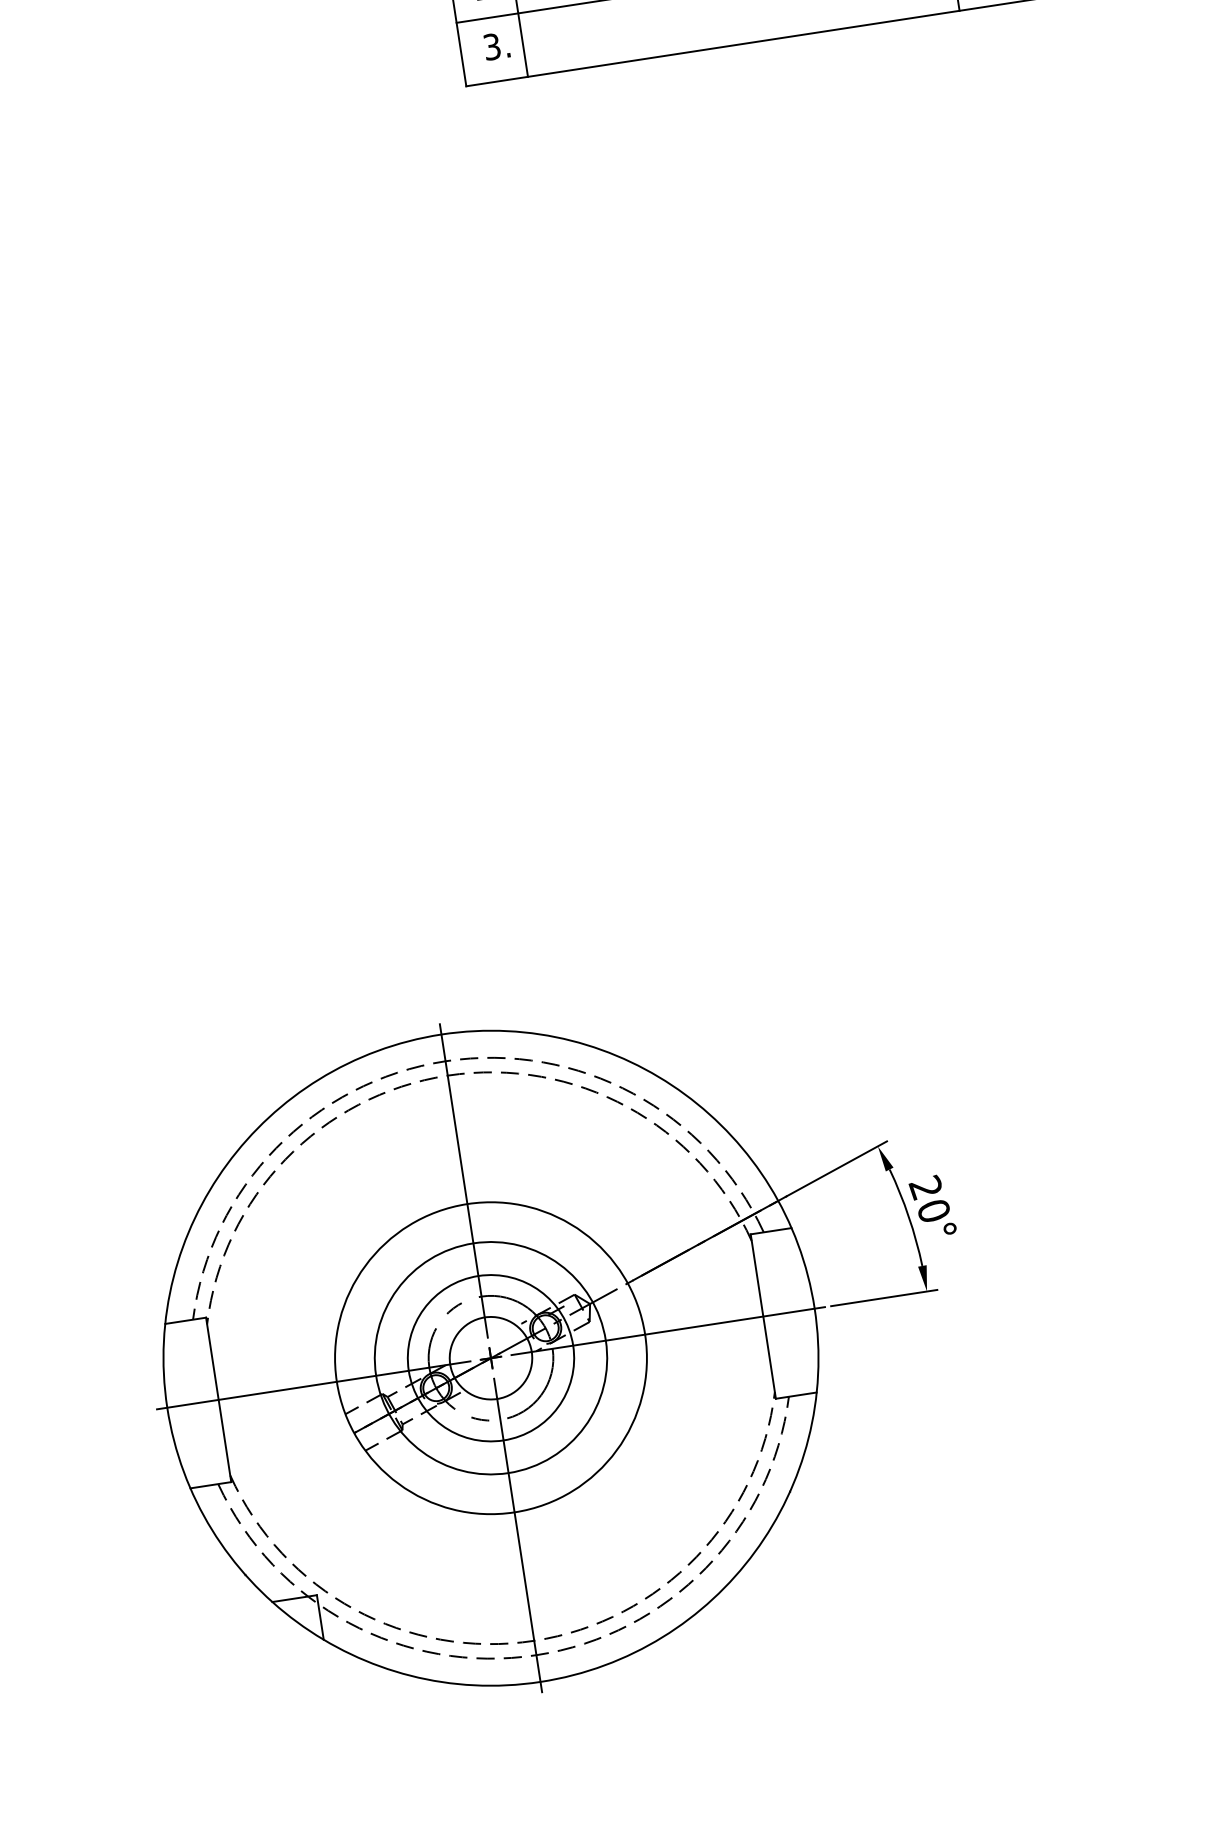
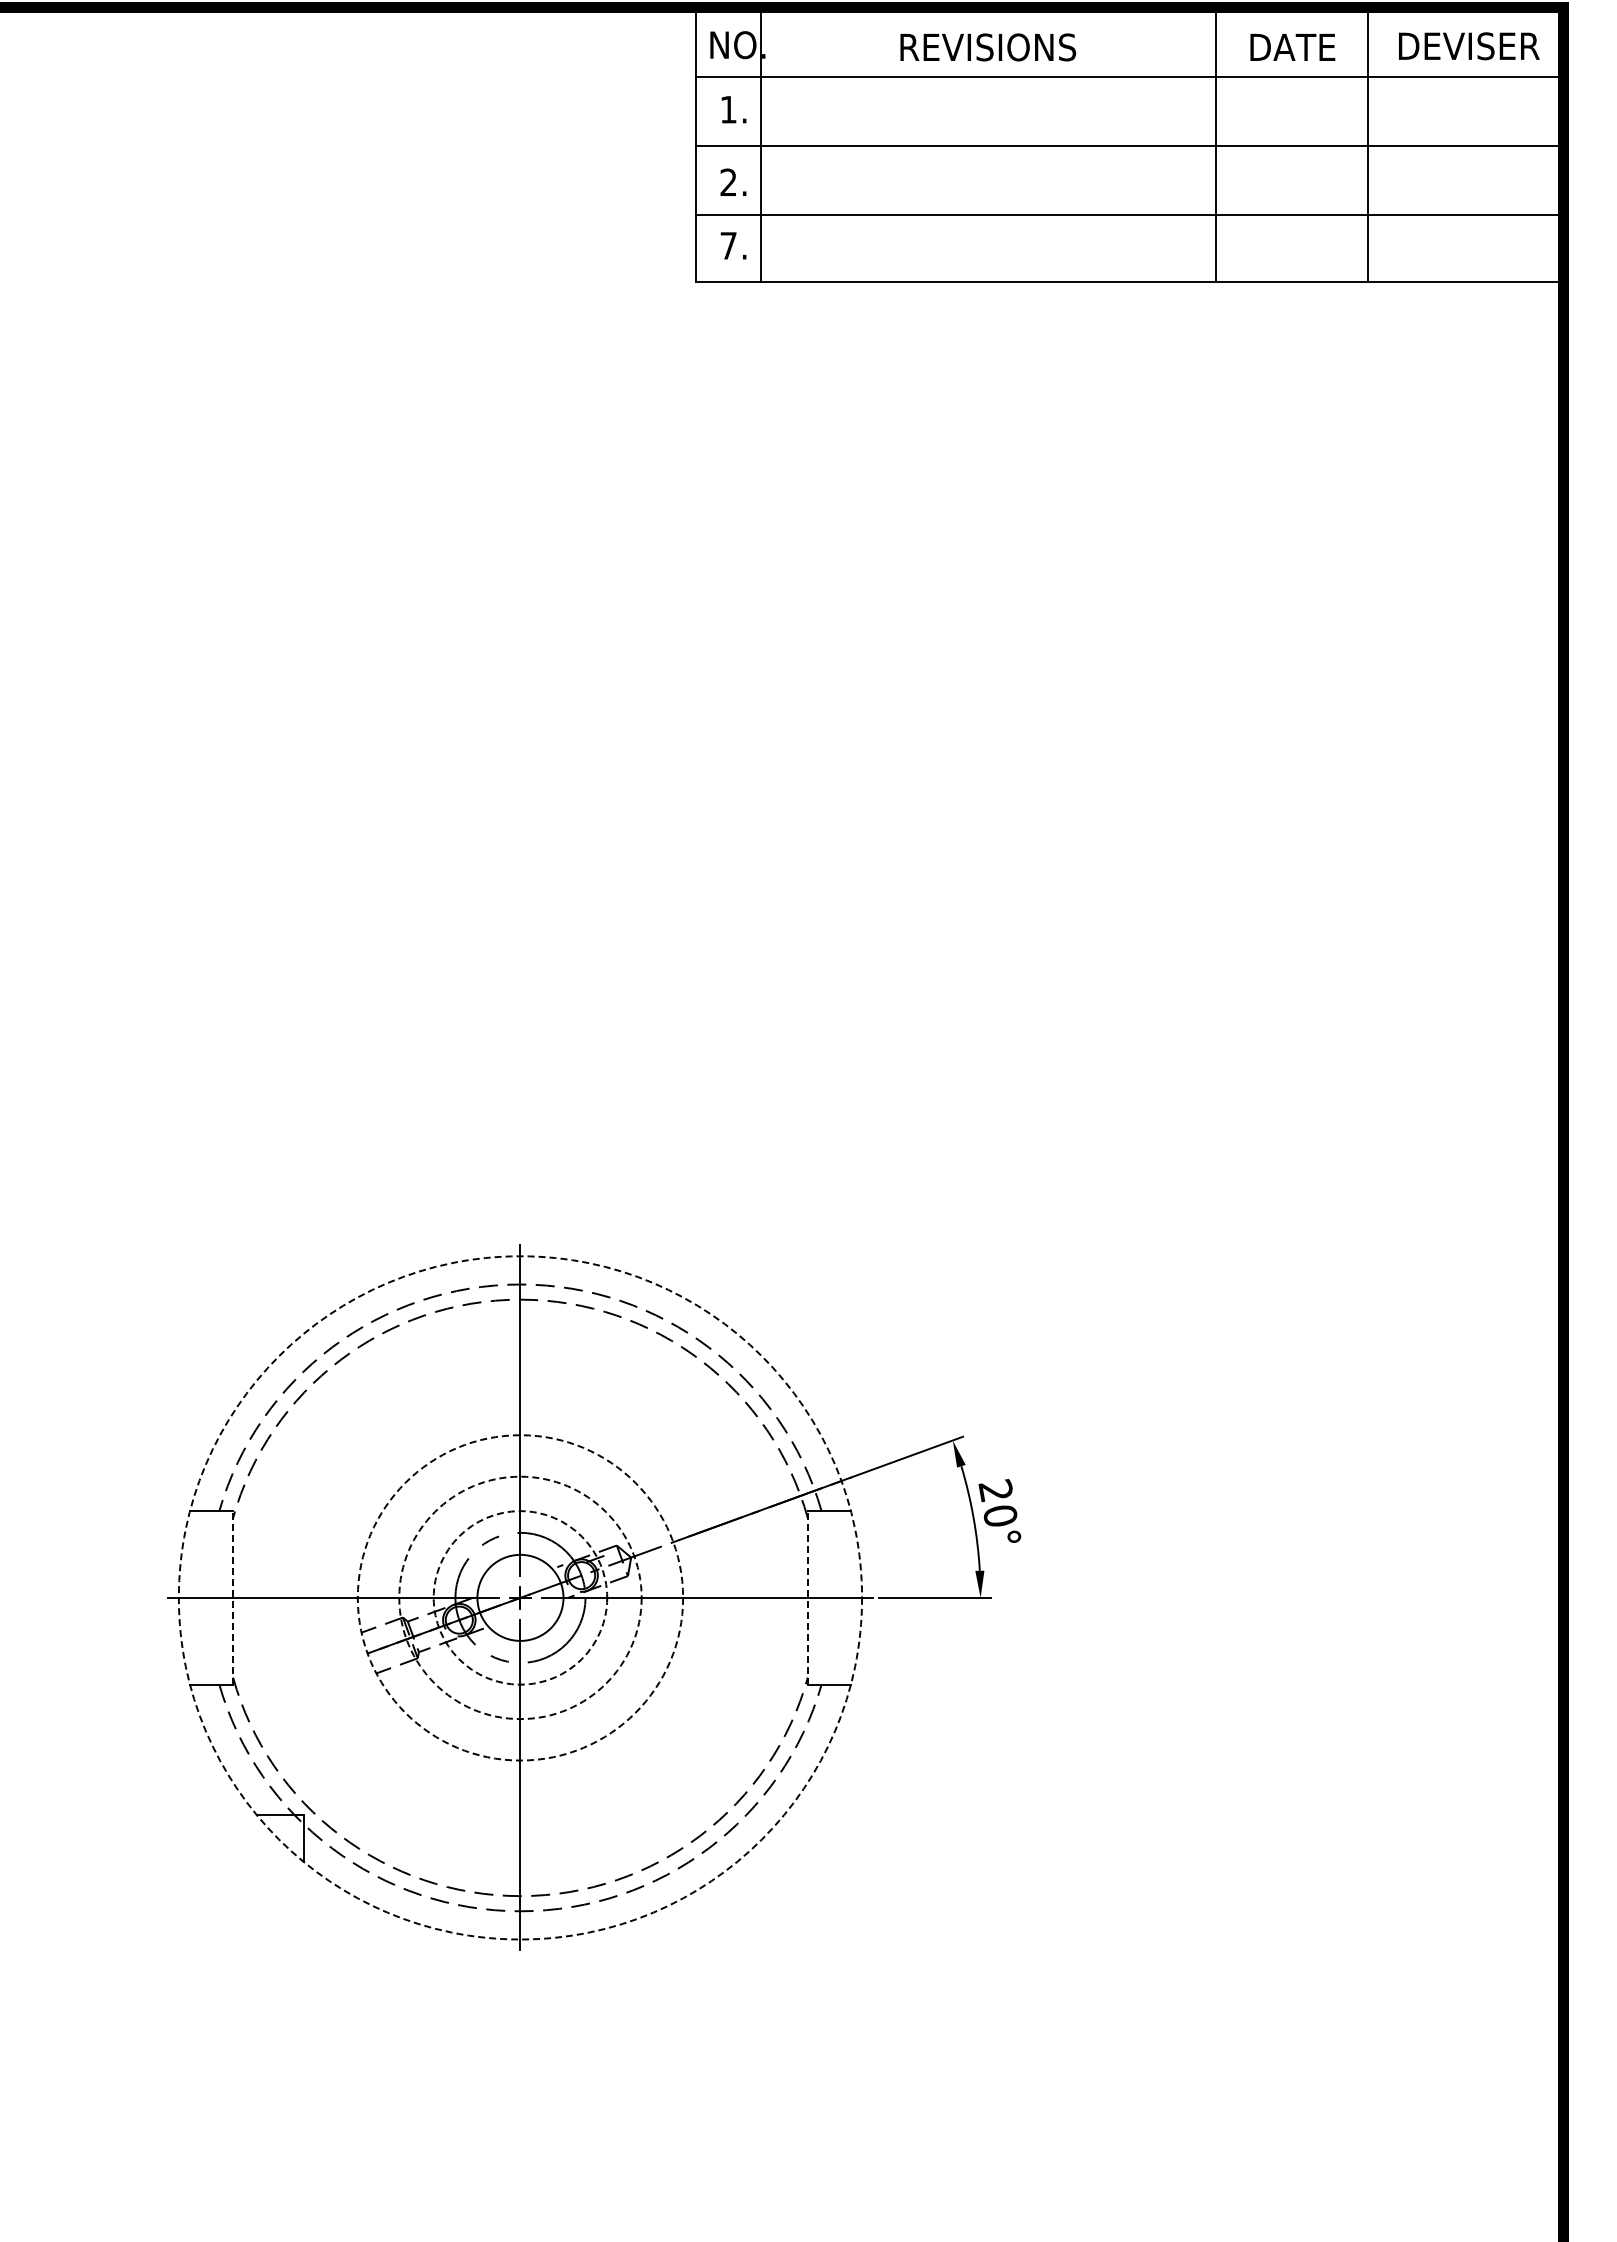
text: (492, 46) -> (728, 245), 3. -> 7.
line: (762, 1316) -> (807, 1597), solid -> dashed
circle: (490, 1357) -> (520, 1597), solid -> dashed
circle: (490, 1357) -> (520, 1597), solid -> dashed
circle: (490, 1357) -> (520, 1597), solid -> dashed
circle: (490, 1357) -> (520, 1597), solid -> dashed
line: (219, 1399) -> (233, 1597), solid -> dashed

